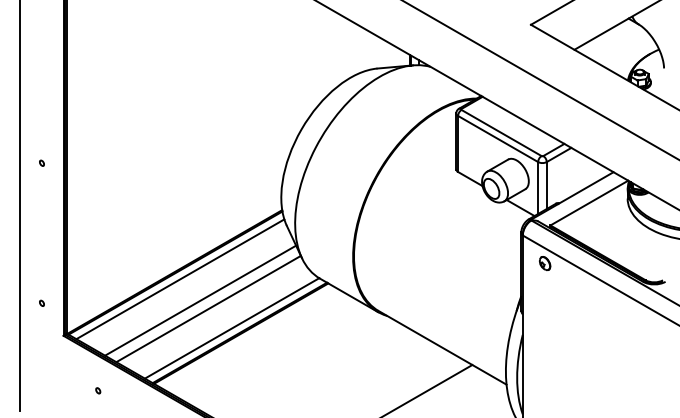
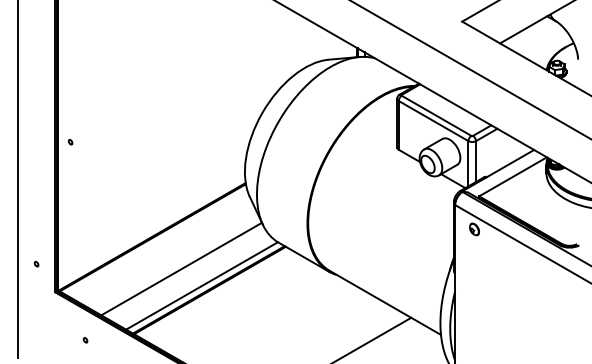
part: (41, 162) -> (70, 141), moved
line: (179, 279) -> (156, 243), removed
line: (200, 300) -> (174, 261), removed

